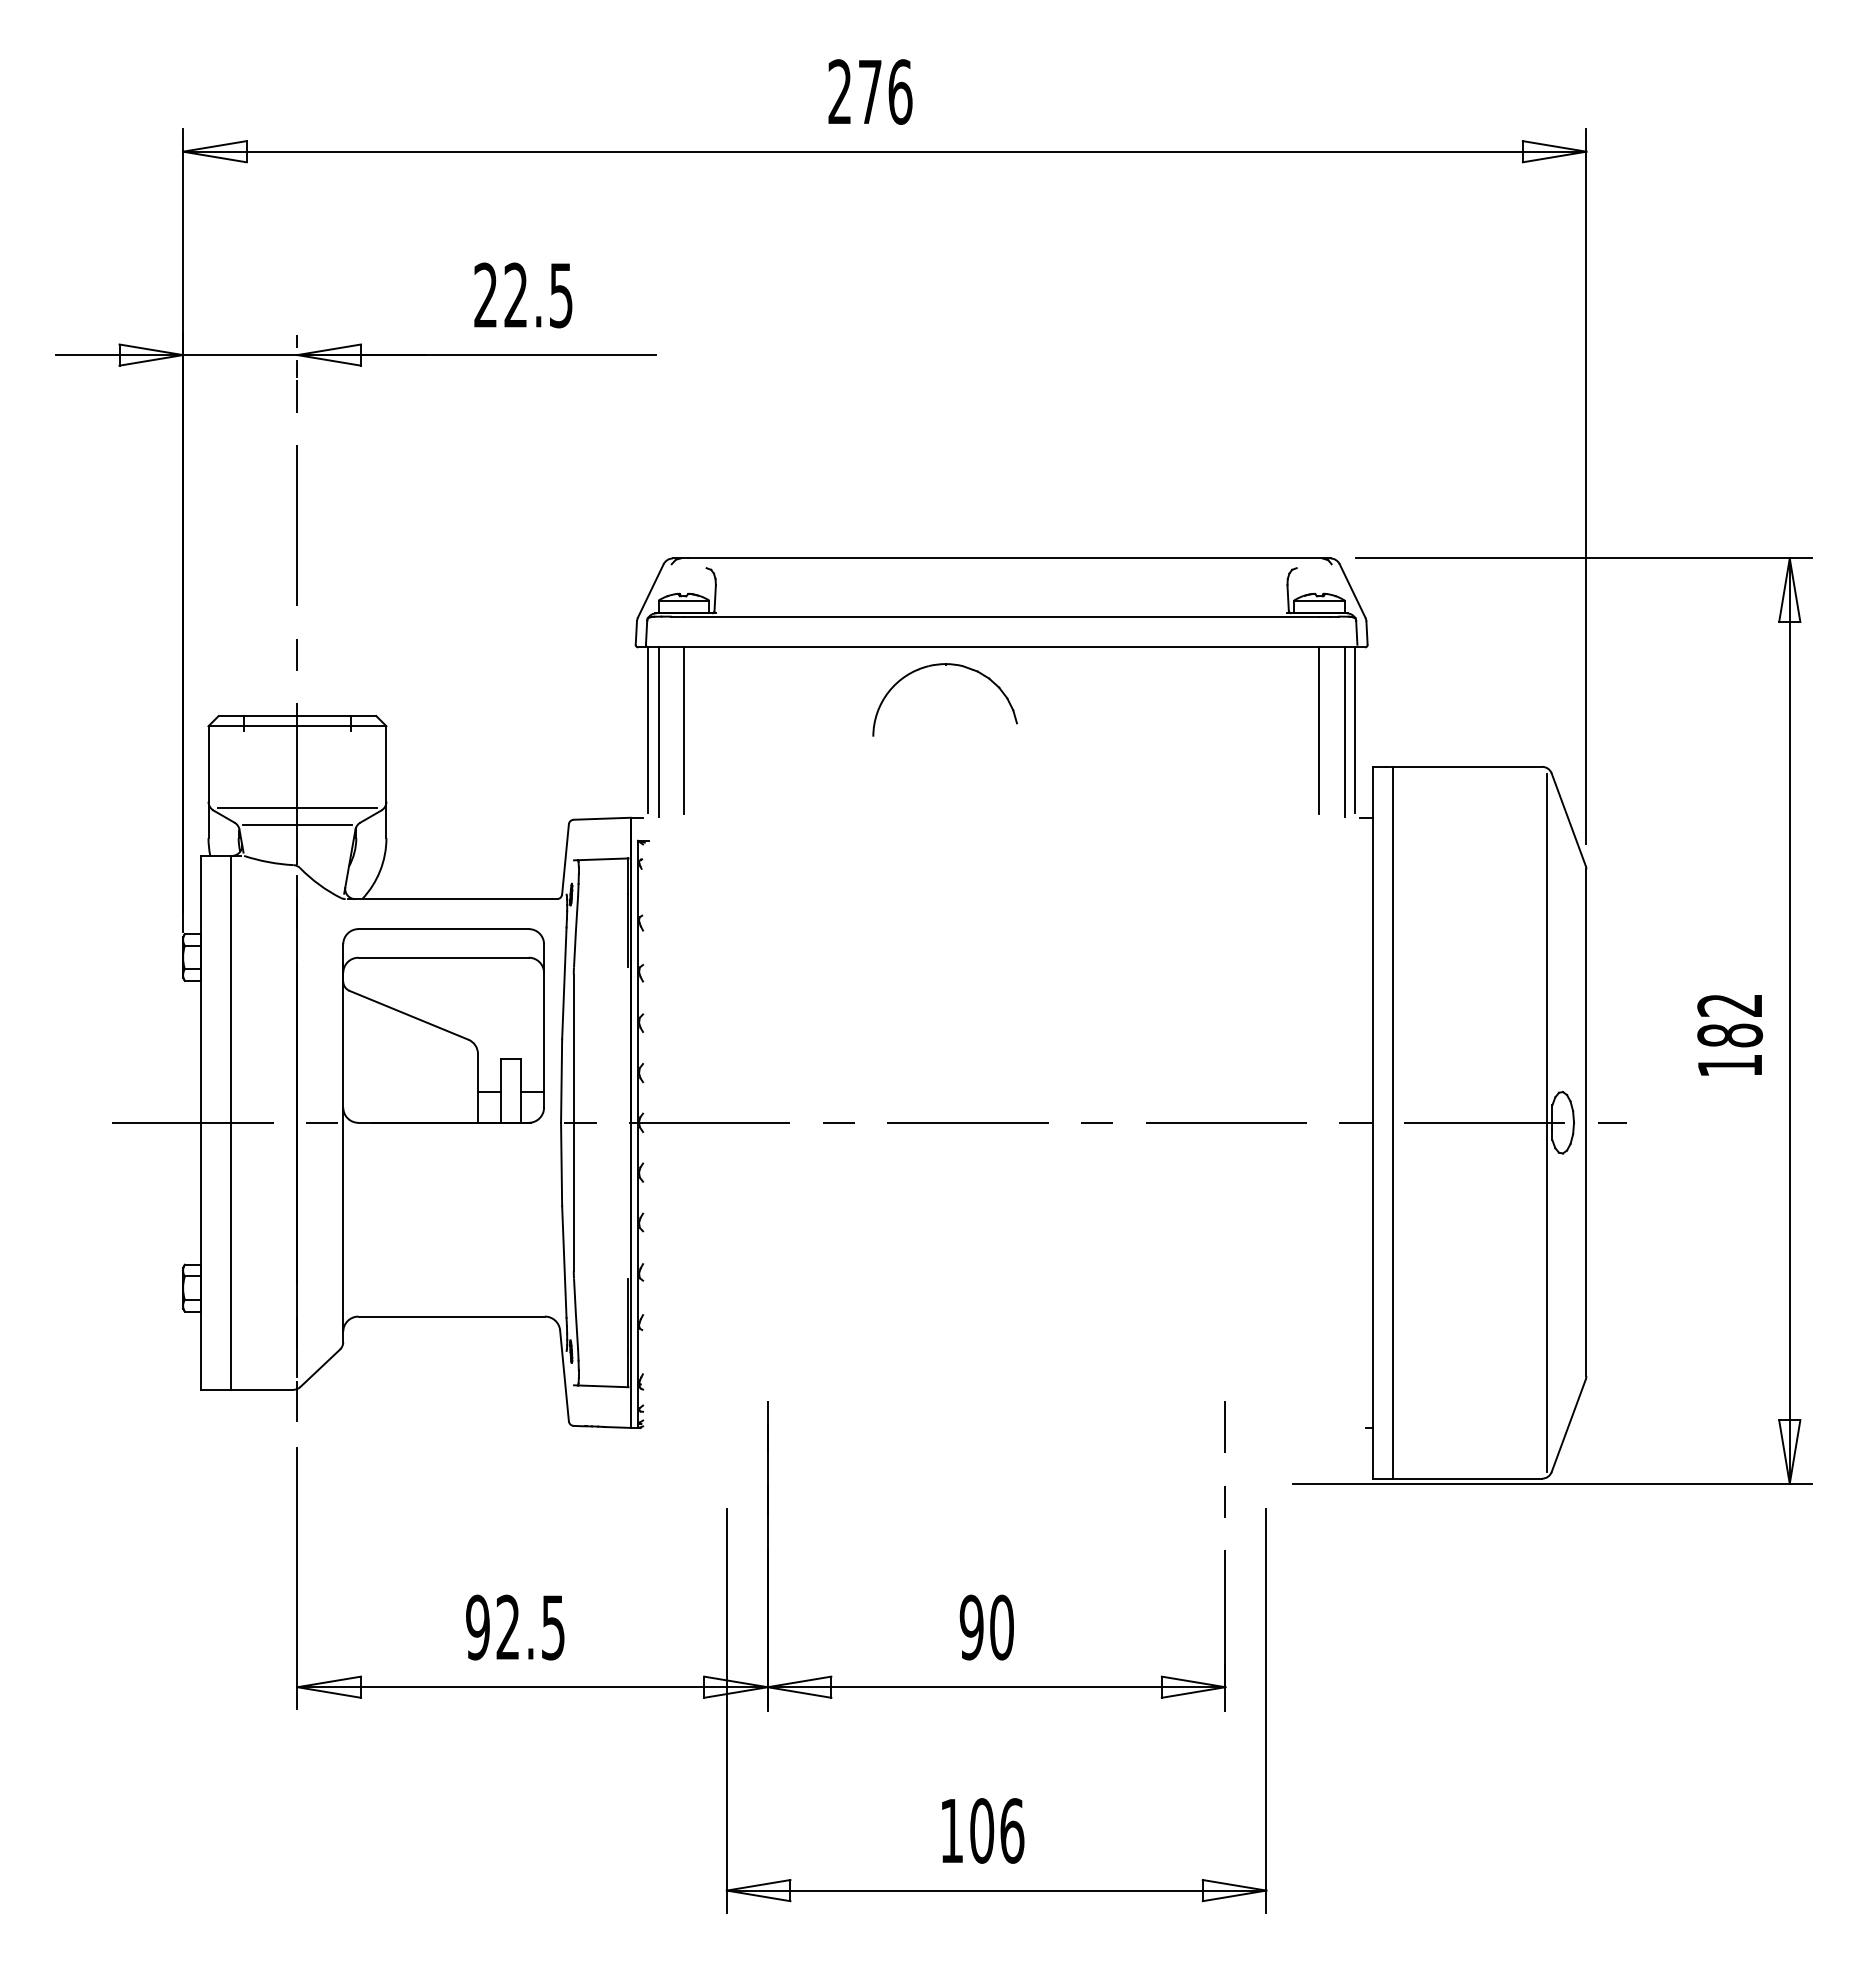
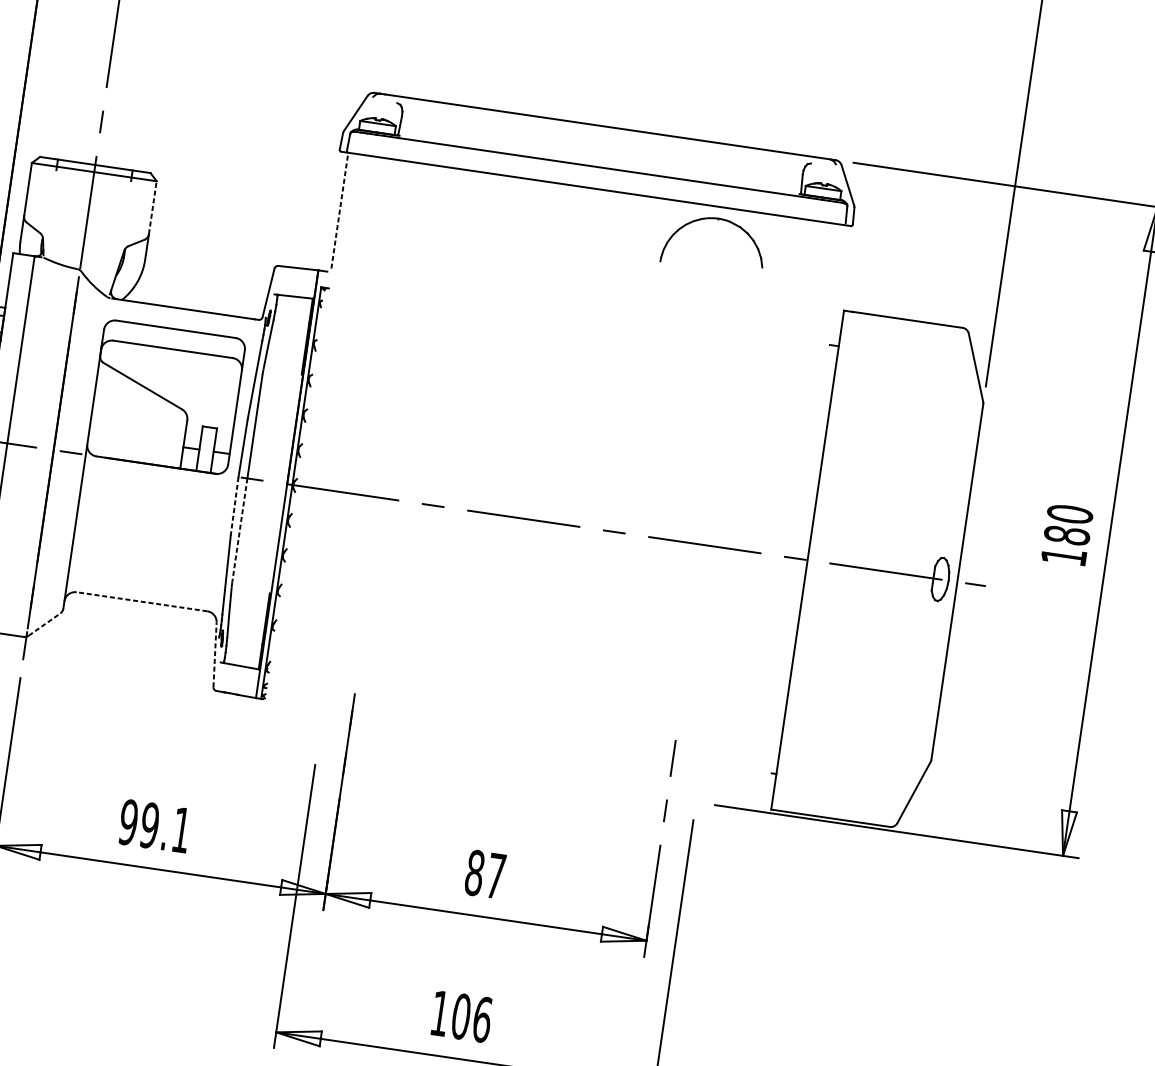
part: (945, 665) -> (718, 219), moved
line: (1355, 729) -> (835, 282), removed
line: (648, 730) -> (339, 211), solid -> dashed
line: (683, 730) -> (364, 214), removed
line: (1319, 730) -> (810, 279), removed
line: (658, 731) -> (346, 212), removed
line: (1344, 731) -> (827, 282), removed
line: (386, 763) -> (152, 207), solid -> dashed
line: (297, 807) -> (85, 229), removed
line: (297, 825) -> (84, 241), removed
text: (1730, 1005) -> (1070, 514), 182 -> 180
line: (1393, 1122) -> (822, 562), removed
line: (1547, 1122) -> (930, 577), removed
line: (561, 1164) -> (234, 506), solid -> dashed
line: (573, 1197) -> (239, 530), solid -> dashed
line: (451, 1316) -> (141, 601), solid -> dashed
line: (320, 1367) -> (44, 624), solid -> dashed
line: (564, 1375) -> (215, 654), solid -> dashed
text: (530, 1627) -> (165, 827), 92.5 -> 99.1
text: (986, 1627) -> (485, 874), 90 -> 87

